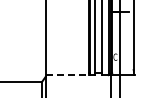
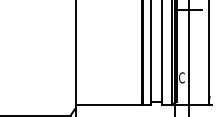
line: (67, 75) -> (109, 105), dashed -> solid

